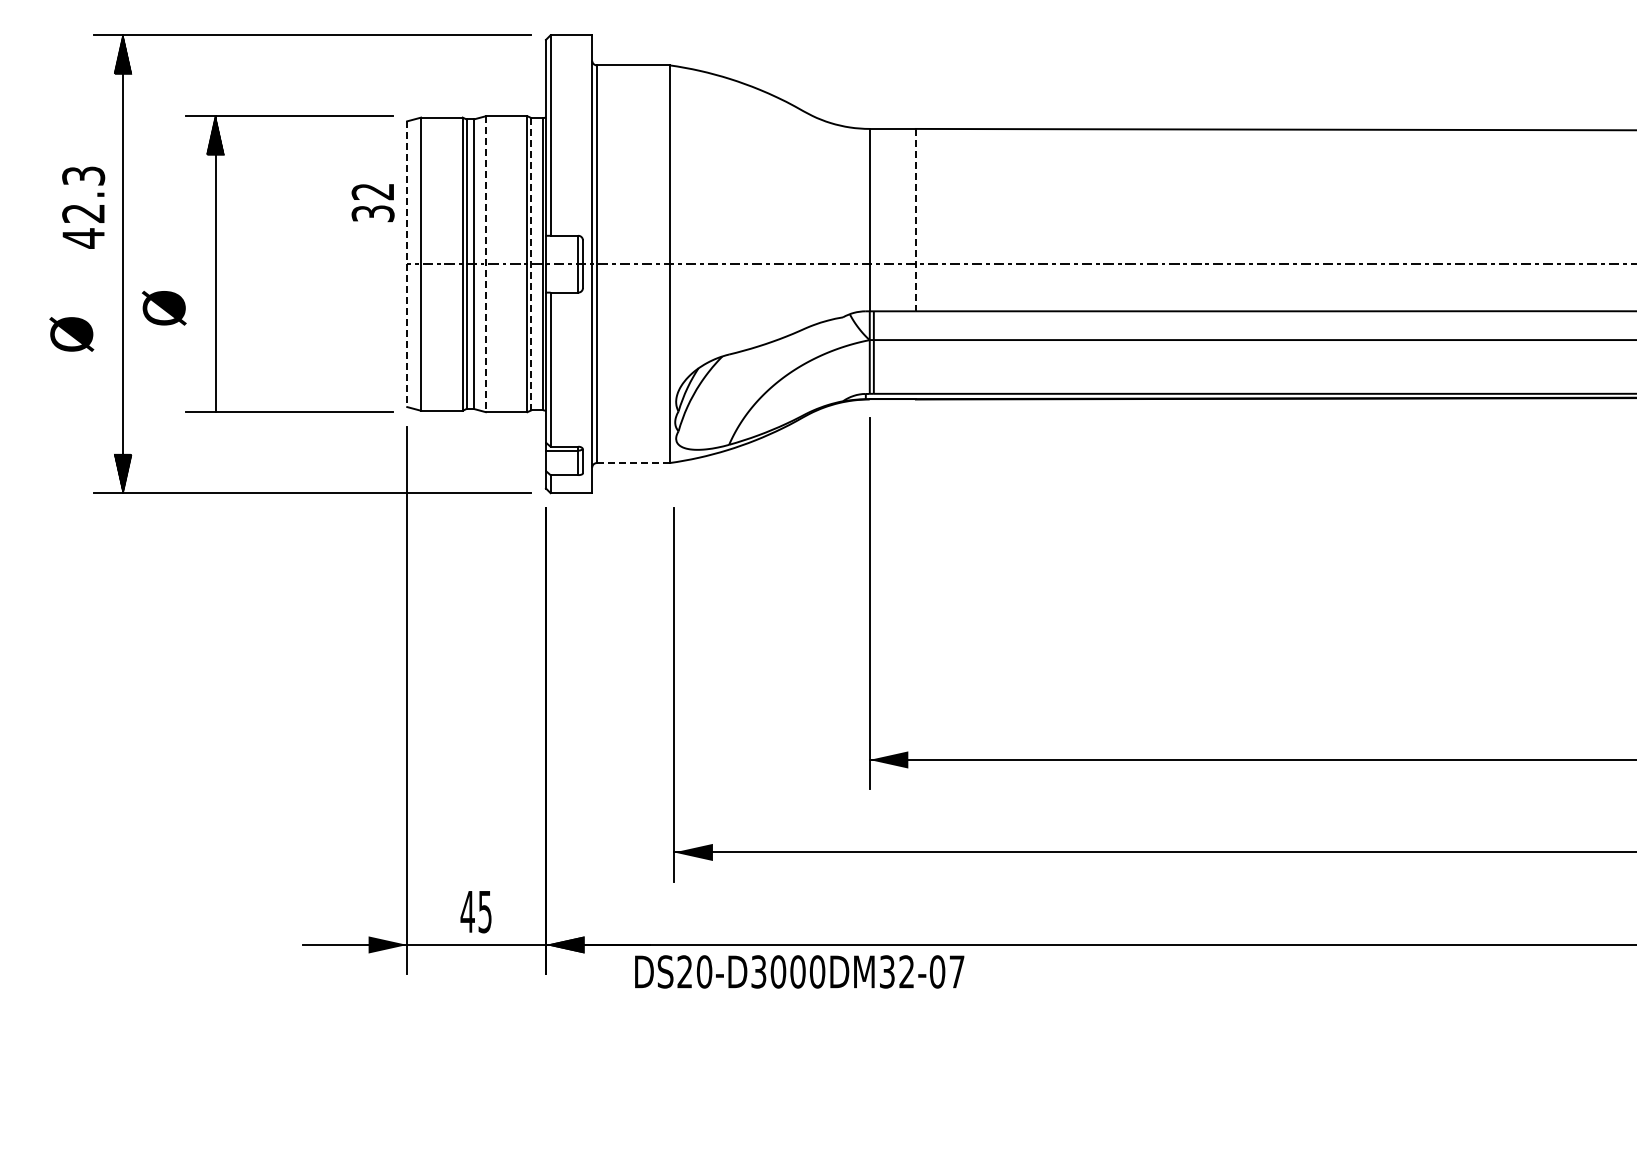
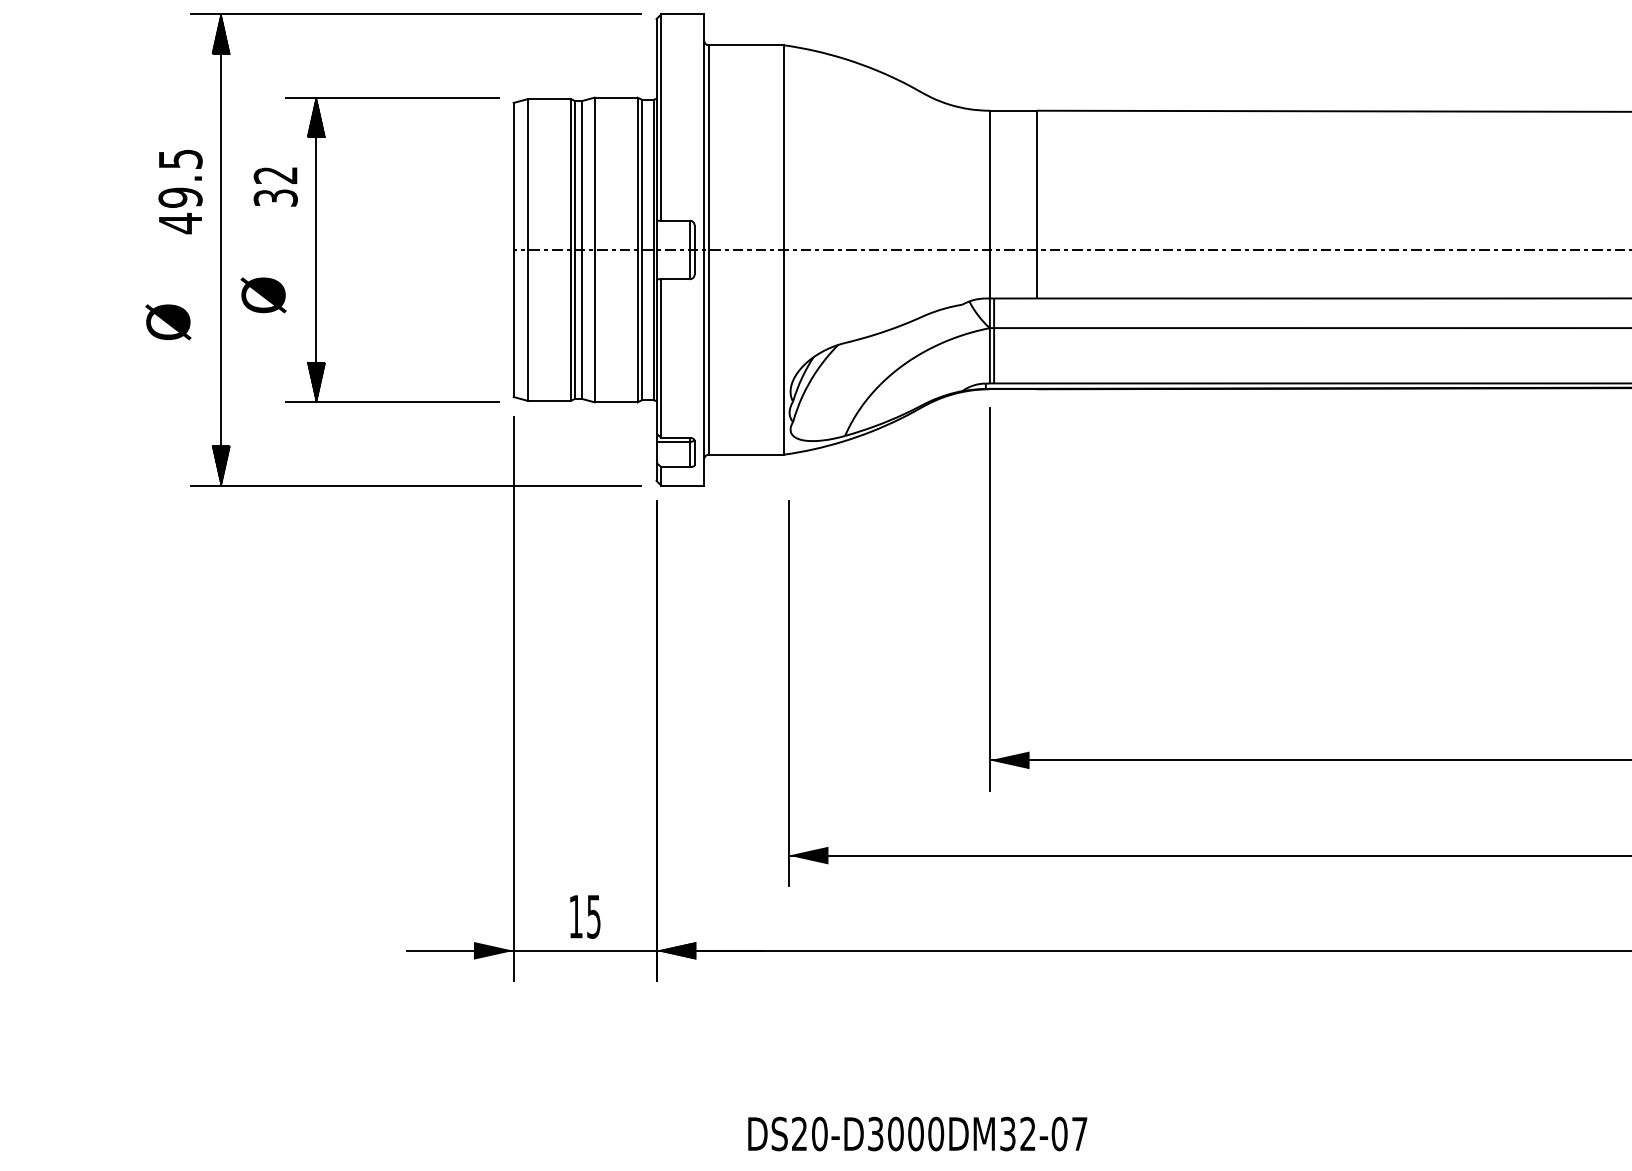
text: (83, 194) -> (180, 178), 42.3 -> 49.5
text: (372, 203) -> (275, 187), moved
line: (915, 220) -> (1036, 204), dashed -> solid
line: (407, 264) -> (513, 250), dashed -> solid
line: (485, 264) -> (594, 250), dashed -> solid
line: (531, 264) -> (641, 250), dashed -> solid
hatch: (215, 392) -> (316, 382), added
line: (633, 463) -> (746, 455), dashed -> solid
text: (467, 911) -> (575, 916), 45 -> 15
text: (799, 971) -> (917, 1133), moved

